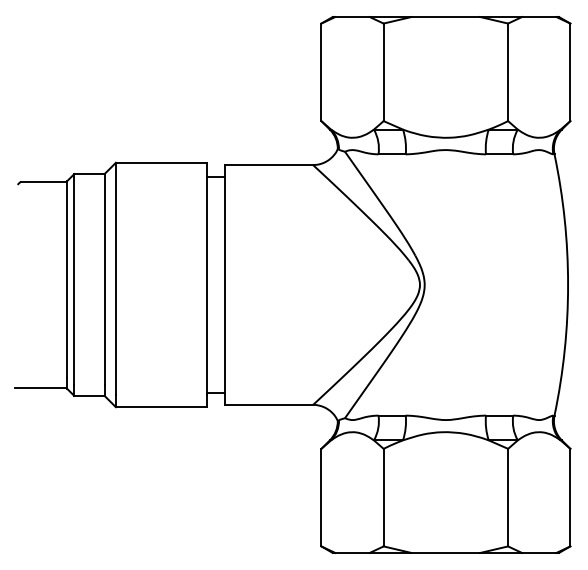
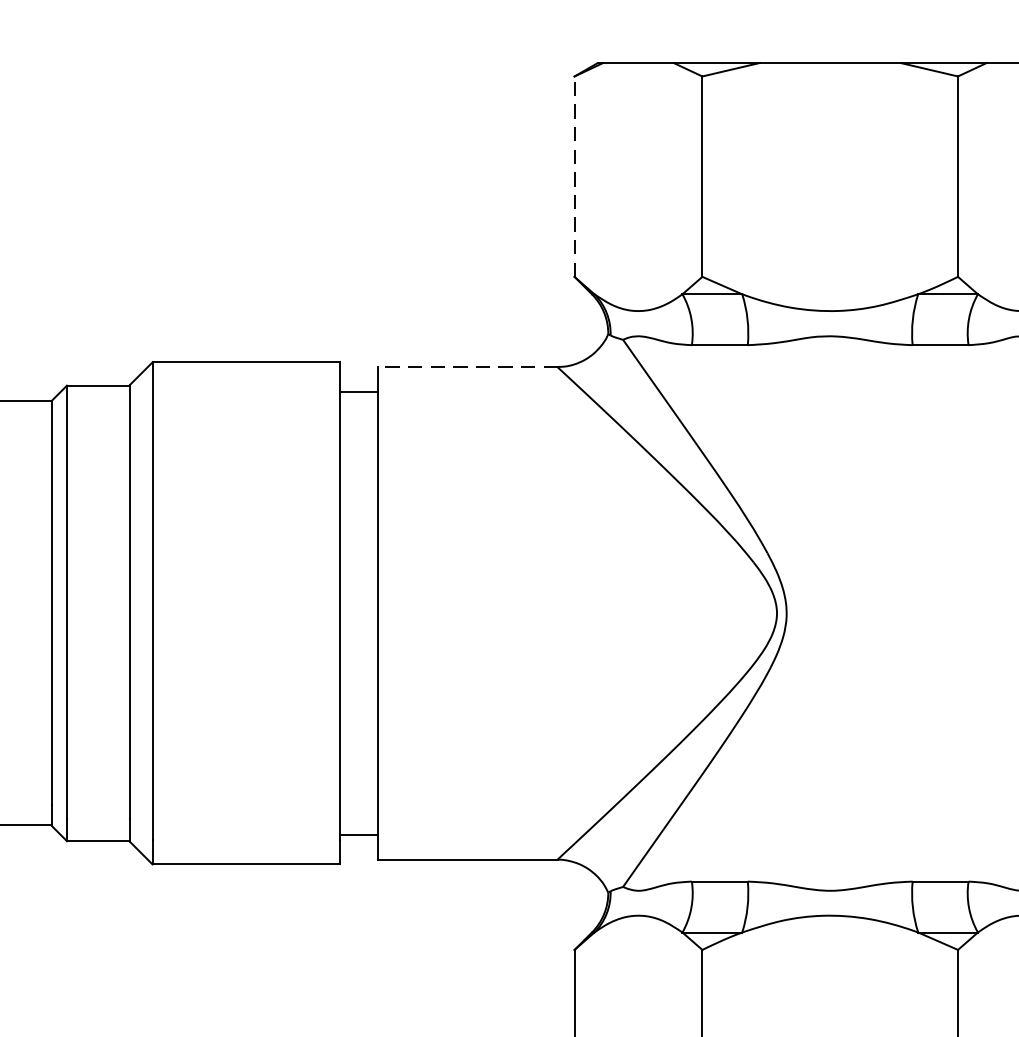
line: (321, 72) -> (574, 176), solid -> dashed
line: (269, 165) -> (467, 367), solid -> dashed

